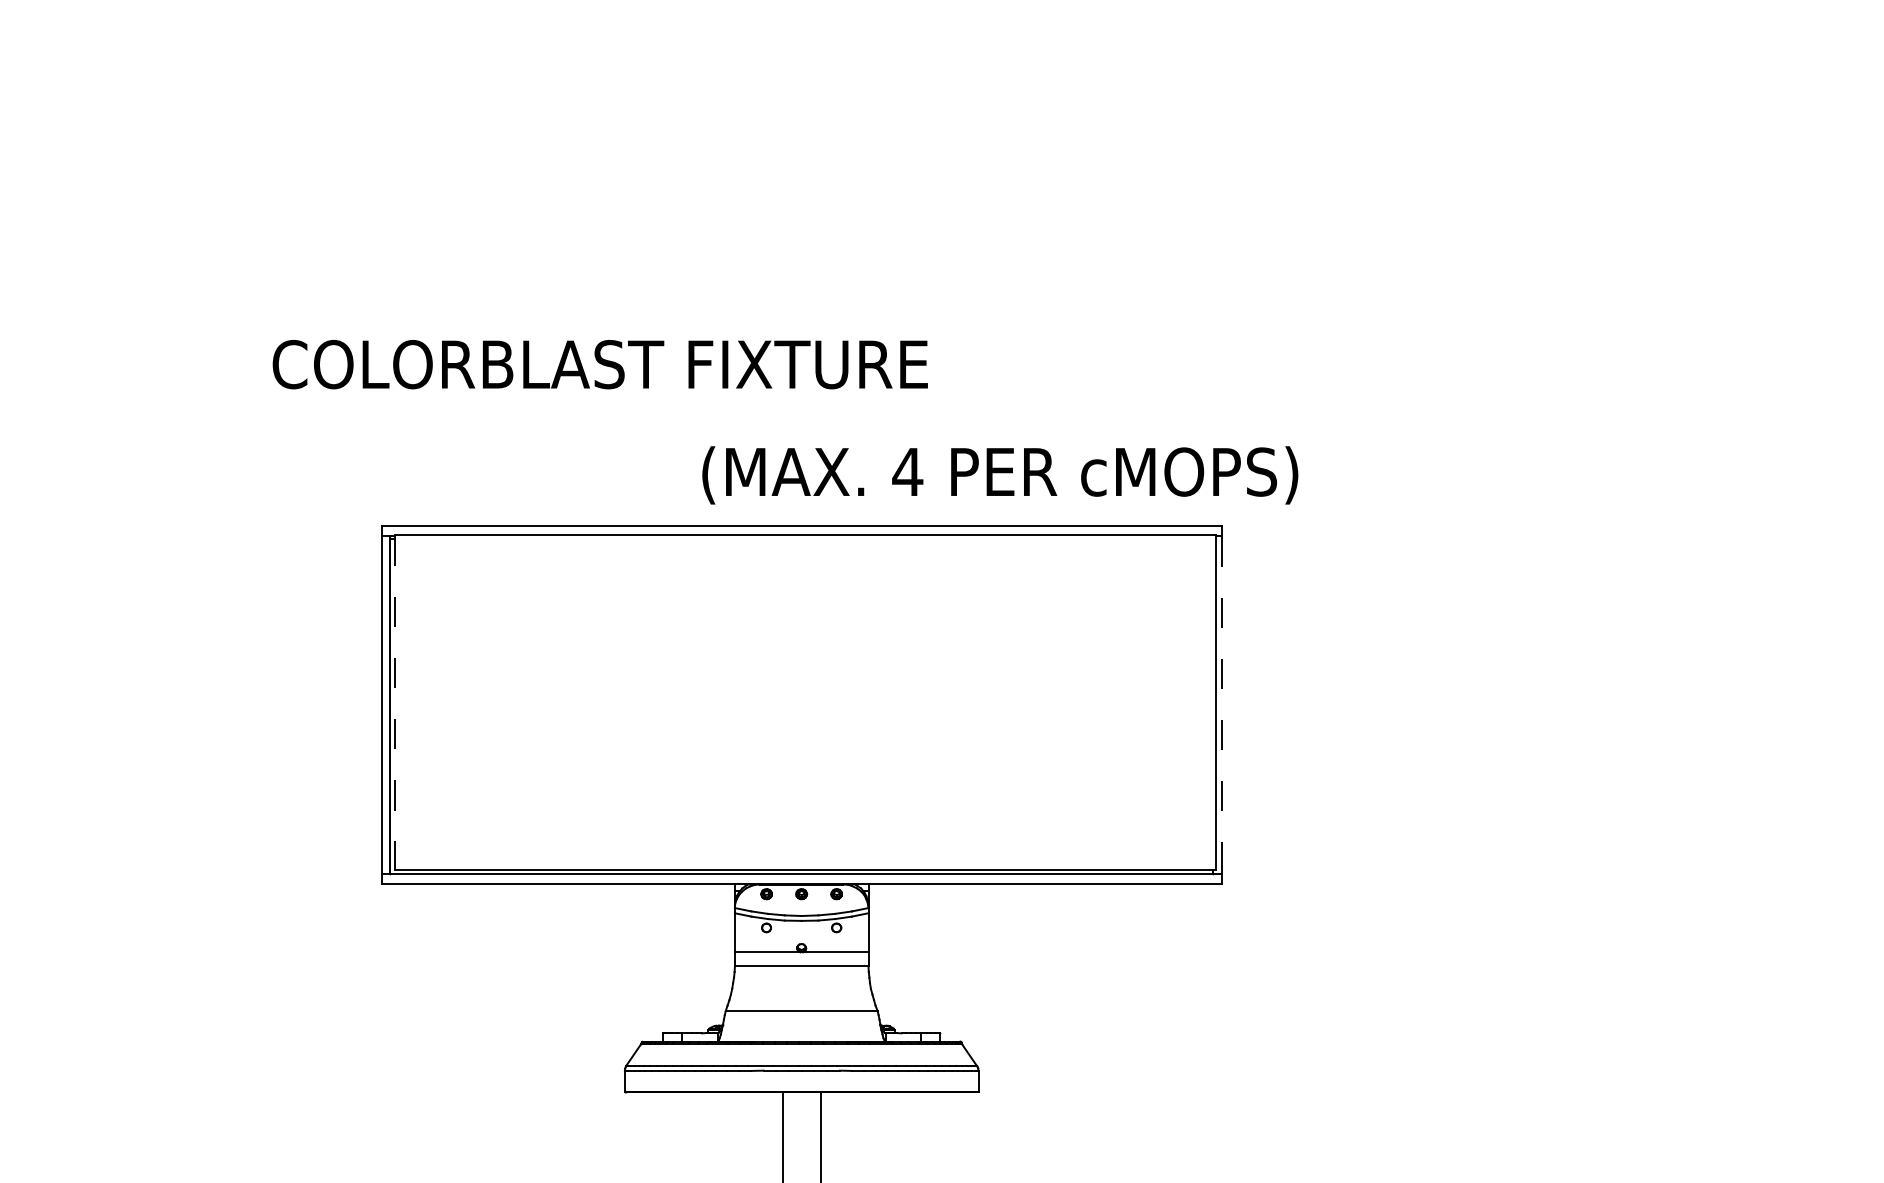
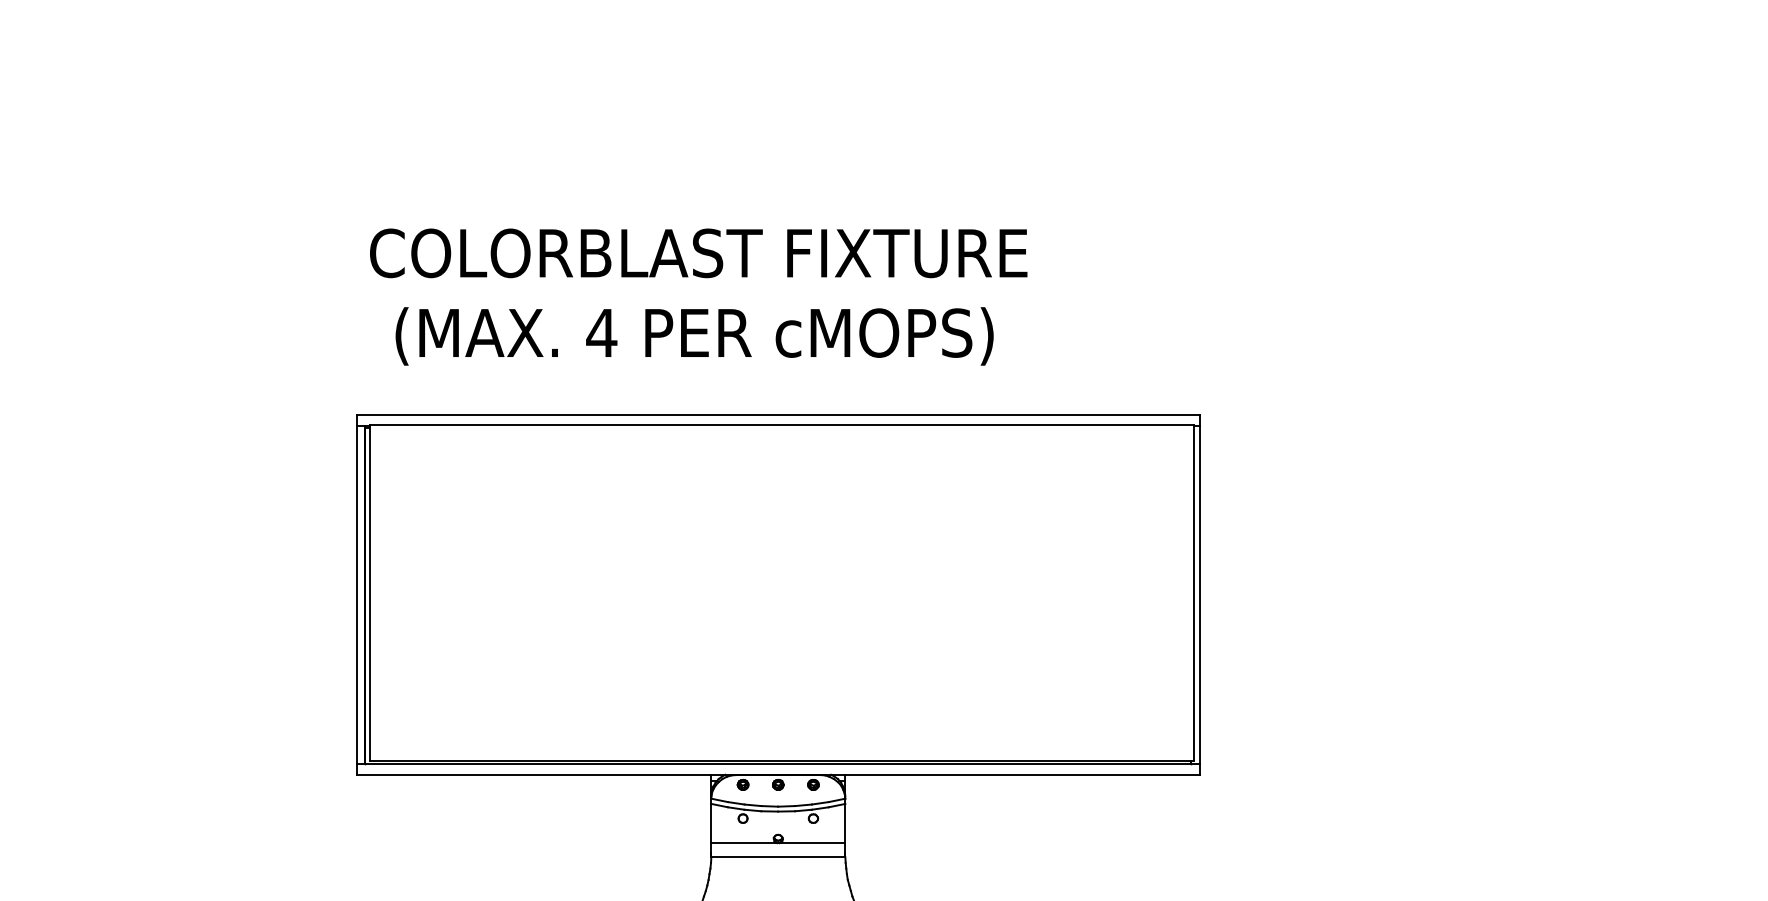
text: (599, 364) -> (697, 253), moved
text: (1000, 475) -> (694, 336), moved
line: (394, 703) -> (369, 593), dashed -> solid
line: (1221, 704) -> (1199, 594), dashed -> solid

